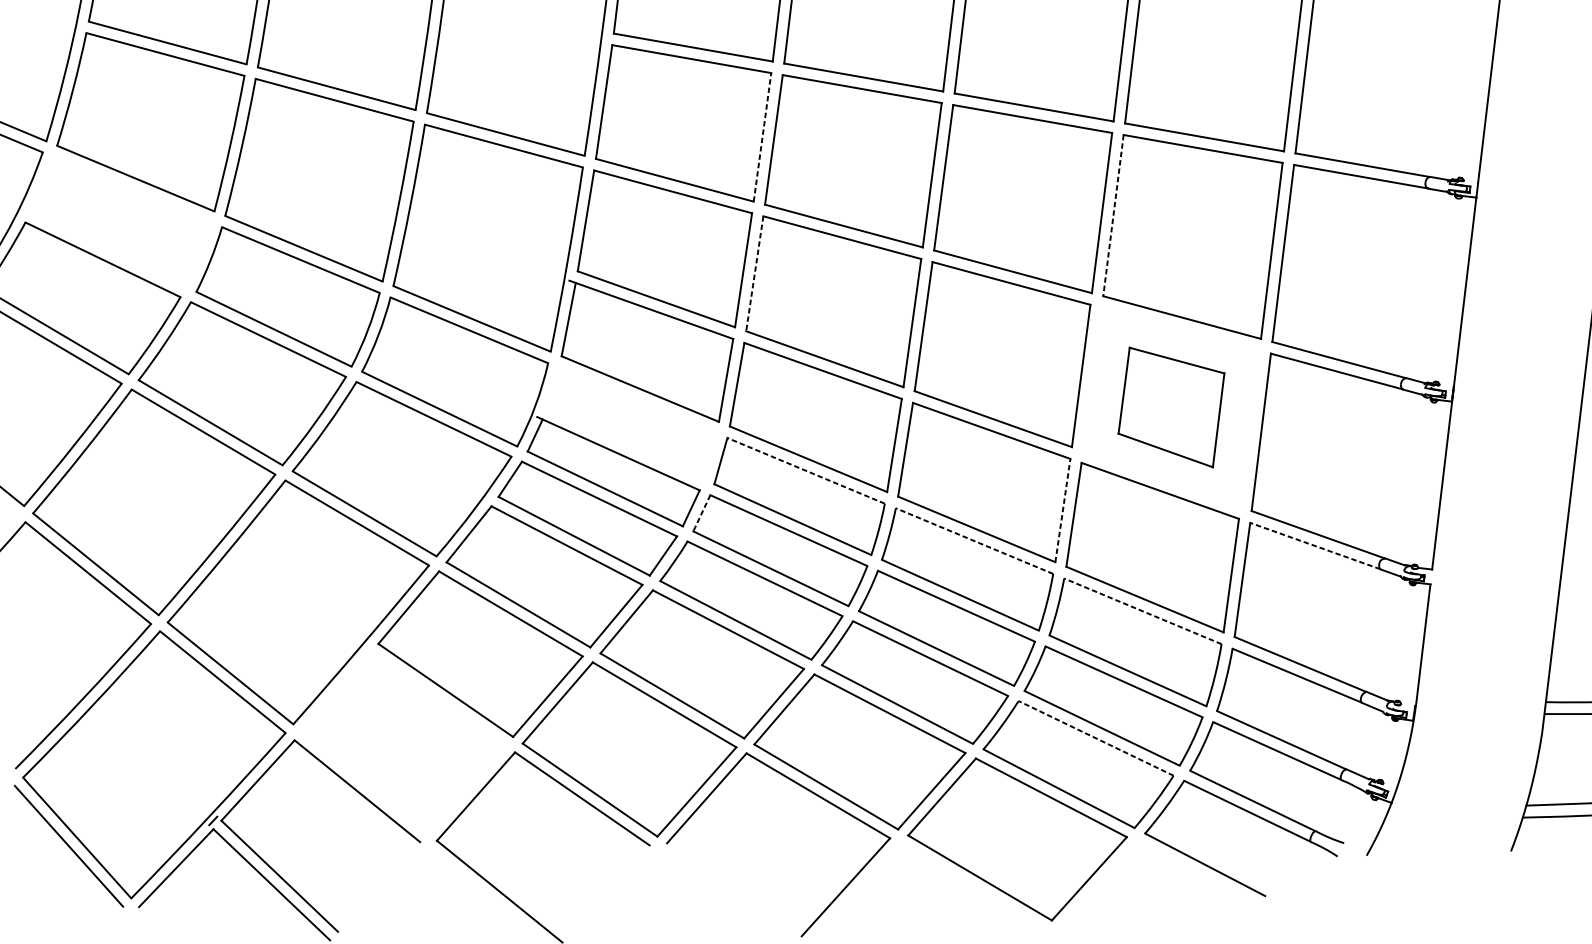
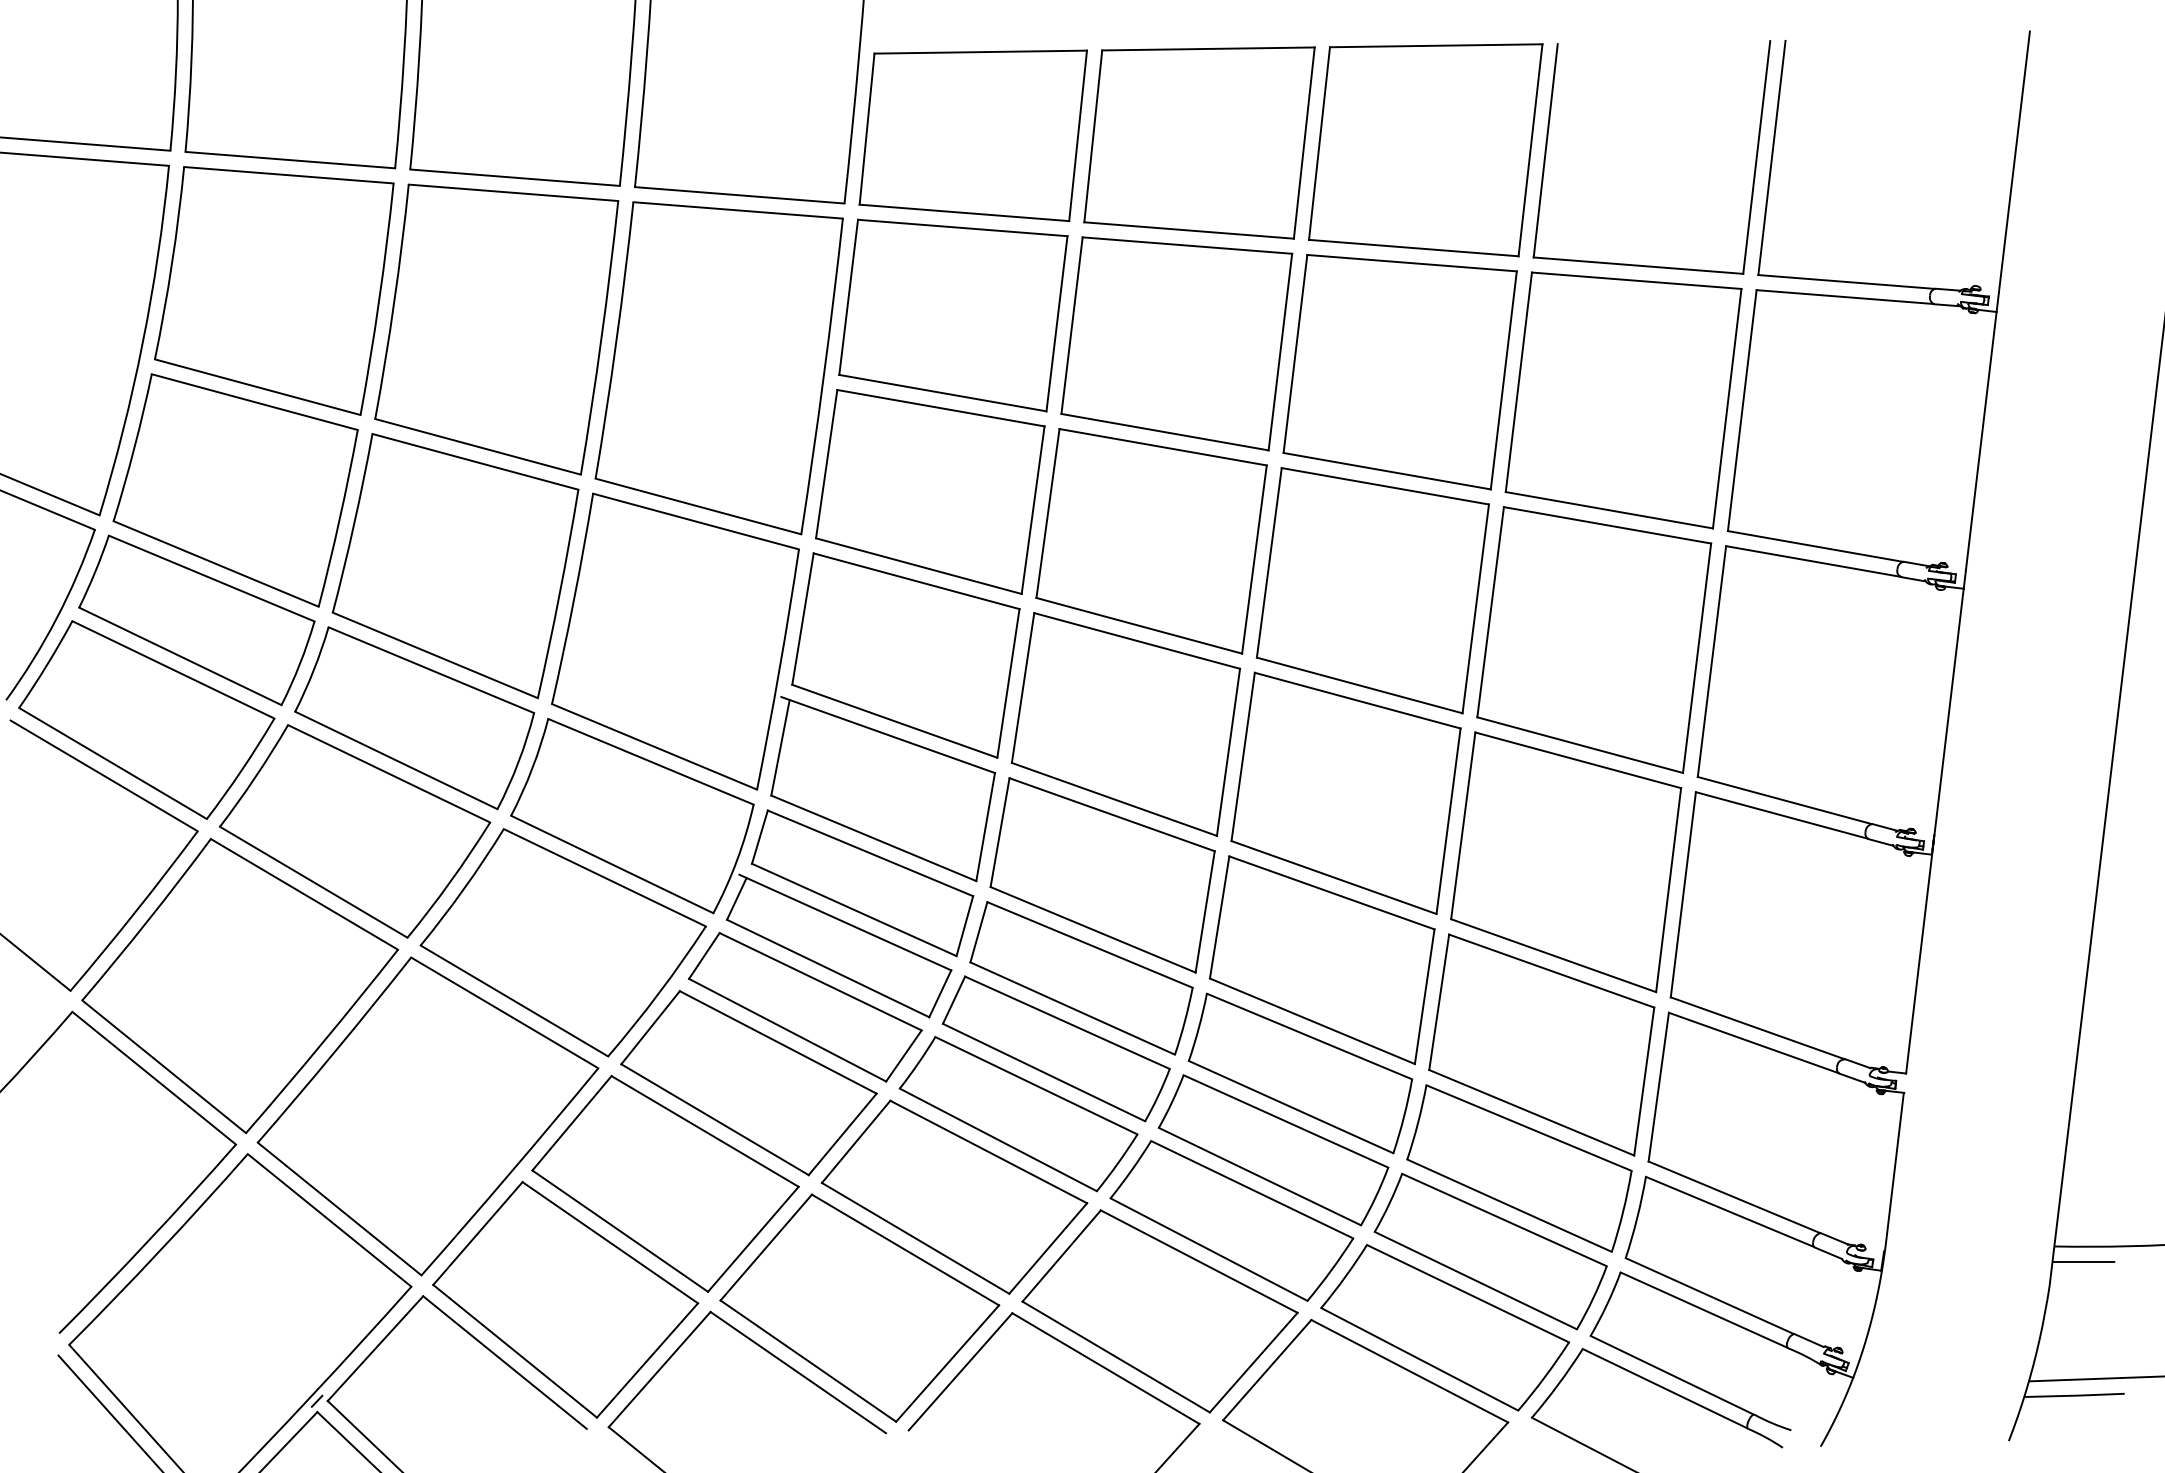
line: (762, 137) -> (1033, 510), dashed -> solid
line: (1113, 215) -> (1490, 612), dashed -> solid
part: (120, 221) -> (196, 620), added
line: (755, 274) -> (1023, 688), dashed -> solid
part: (1171, 407) -> (1566, 862), size x1.67
part: (631, 423) -> (862, 883), added
line: (805, 470) -> (1089, 944), dashed -> solid
line: (1062, 510) -> (1424, 996), dashed -> solid
line: (701, 513) -> (953, 1000), dashed -> solid
line: (974, 541) -> (1309, 1036), dashed -> solid
line: (1315, 545) -> (1753, 1042), dashed -> solid
line: (1142, 610) -> (1528, 1127), dashed -> solid
line: (1095, 738) -> (1467, 1293), dashed -> solid
part: (403, 742) -> (565, 1299), added

